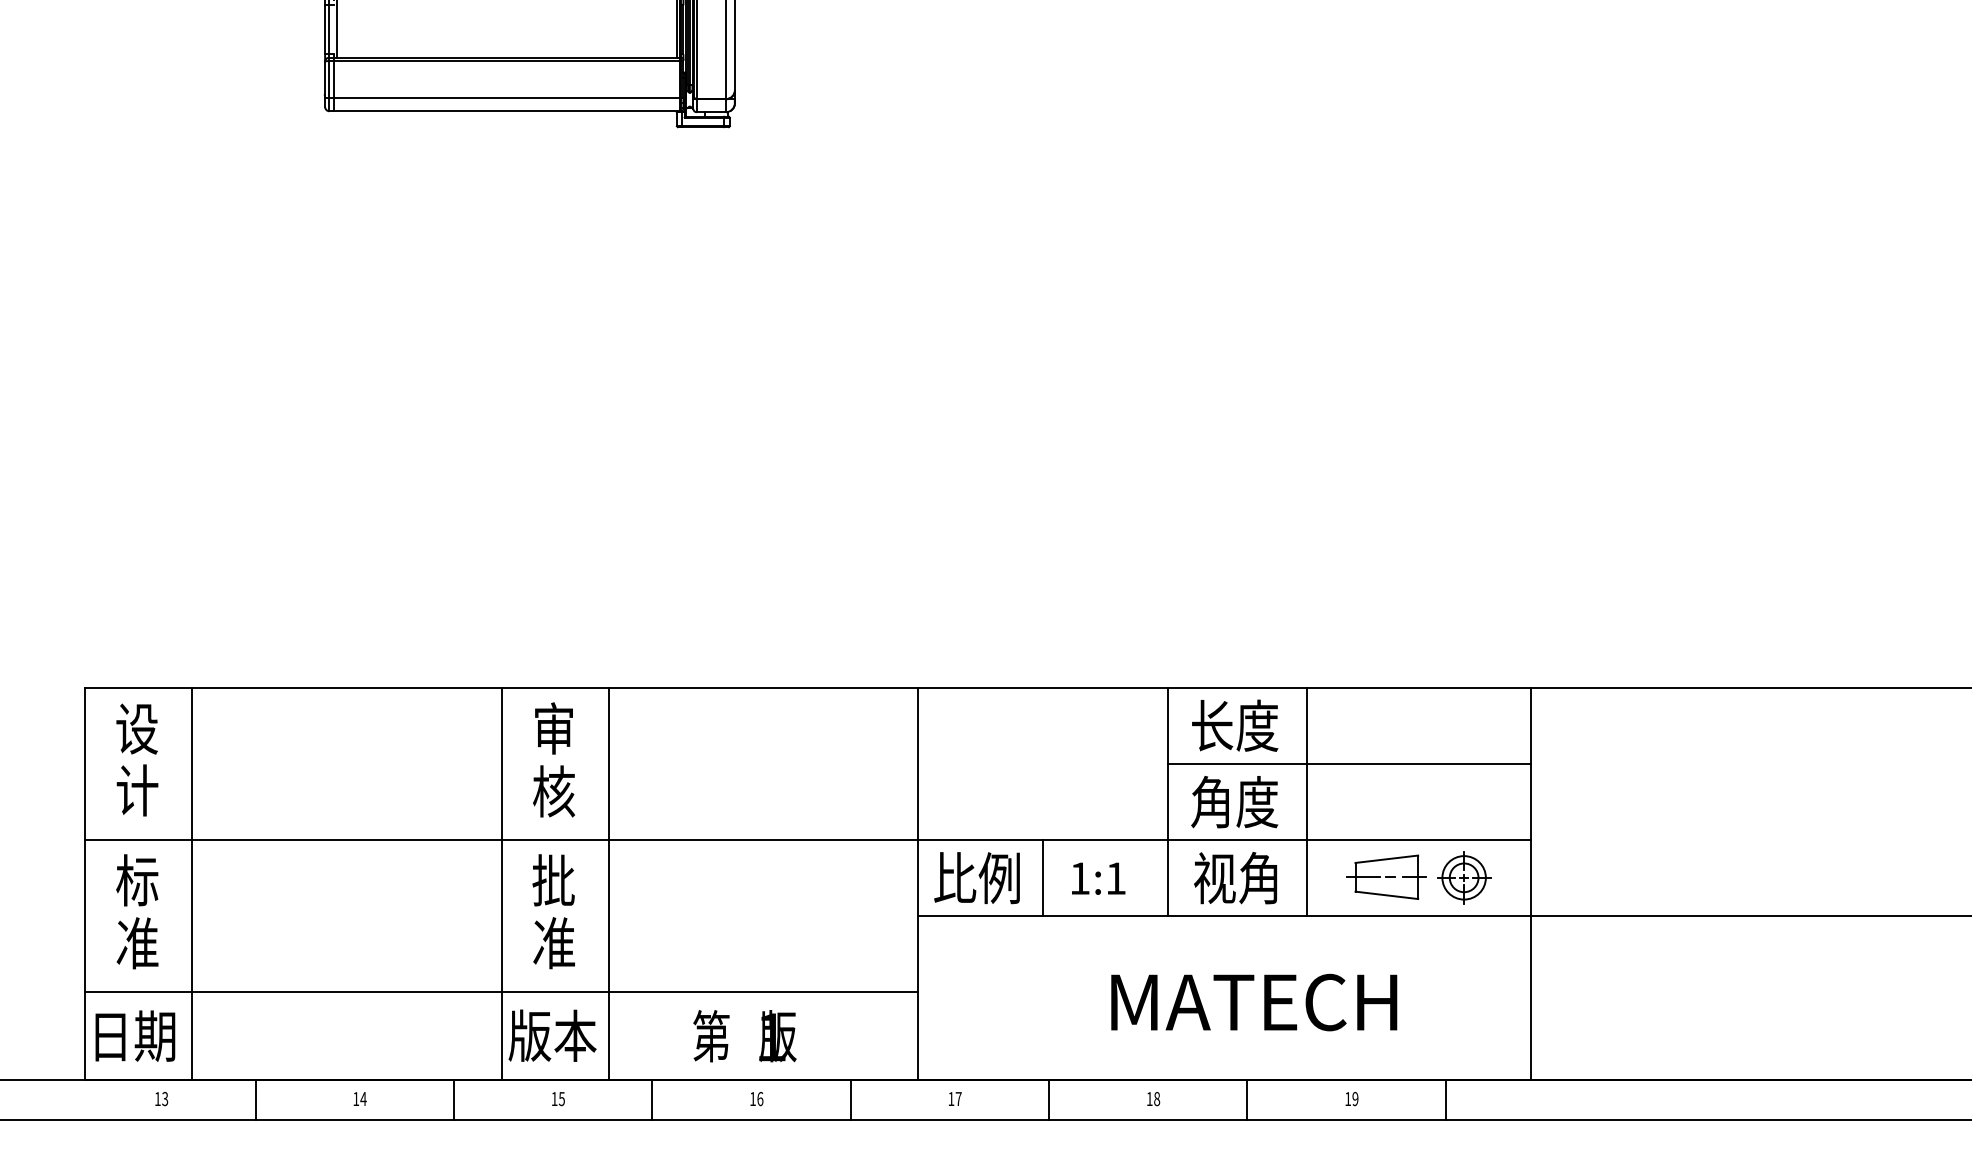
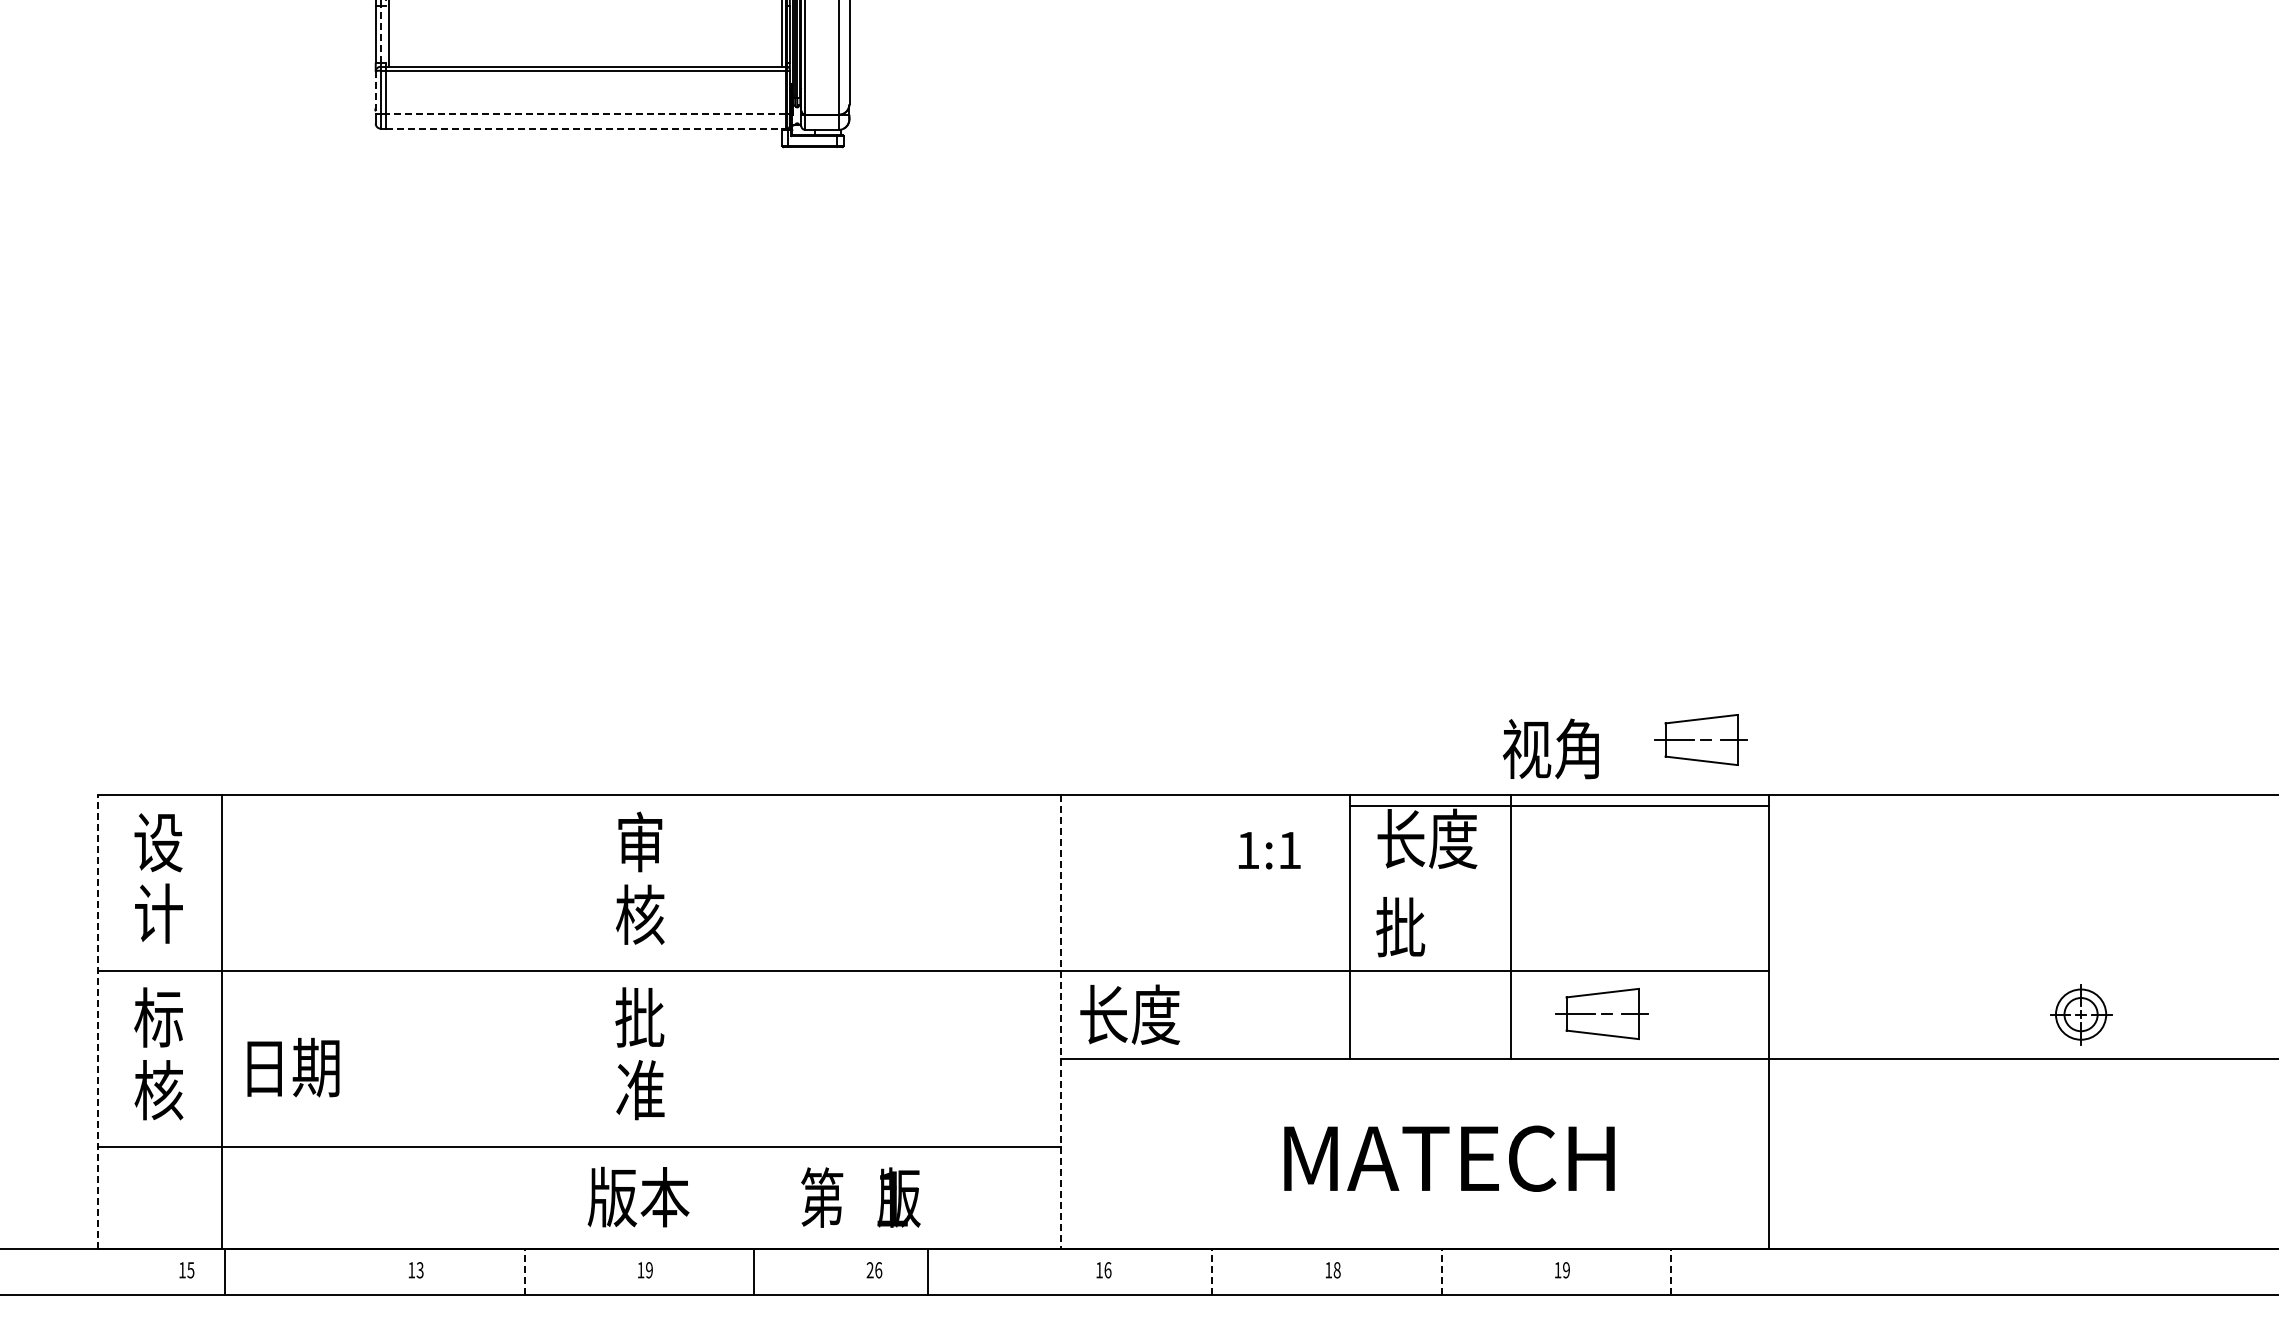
line: (329, 29) -> (380, 34), solid -> dashed
line: (324, 80) -> (375, 93), solid -> dashed
line: (506, 98) -> (585, 113), solid -> dashed
line: (507, 111) -> (586, 128), solid -> dashed
part: (1471, 640) -> (1700, 740), added
line: (1349, 764) -> (1559, 806), moved
text: (1234, 801) -> (1426, 926), 角度 -> 批
text: (977, 877) -> (1129, 1014), 比例 -> 长度
line: (1043, 877) -> (1205, 1014), removed
text: (1235, 877) -> (1550, 748), moved
part: (1464, 877) -> (2081, 1014), moved
text: (1098, 878) -> (1269, 850), moved
line: (85, 883) -> (98, 1021), solid -> dashed
line: (501, 883) -> (579, 1021), removed
line: (608, 883) -> (703, 1021), removed
line: (918, 883) -> (1061, 1021), solid -> dashed
text: (137, 943) -> (158, 1090), 准 -> 核
text: (135, 1036) -> (293, 1067), moved
text: (164, 1098) -> (190, 1269), 13 -> 15
text: (362, 1099) -> (419, 1270), 14 -> 13
text: (561, 1099) -> (648, 1270), 15 -> 19
text: (752, 1099) -> (869, 1270), 16 -> 26
text: (958, 1099) -> (1107, 1270), 17 -> 16
line: (255, 1100) -> (225, 1271), moved
line: (453, 1100) -> (524, 1271), solid -> dashed
line: (851, 1100) -> (928, 1271), moved
line: (1049, 1100) -> (1212, 1271), solid -> dashed
line: (1247, 1100) -> (1441, 1271), solid -> dashed
line: (1445, 1100) -> (1670, 1271), solid -> dashed

